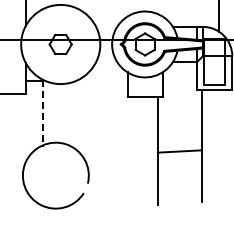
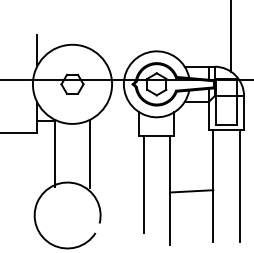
line: (42, 113) -> (54, 153), dashed -> solid
line: (78, 113) -> (90, 153), added
line: (131, 144) -> (143, 184), added
line: (227, 145) -> (239, 185), added

